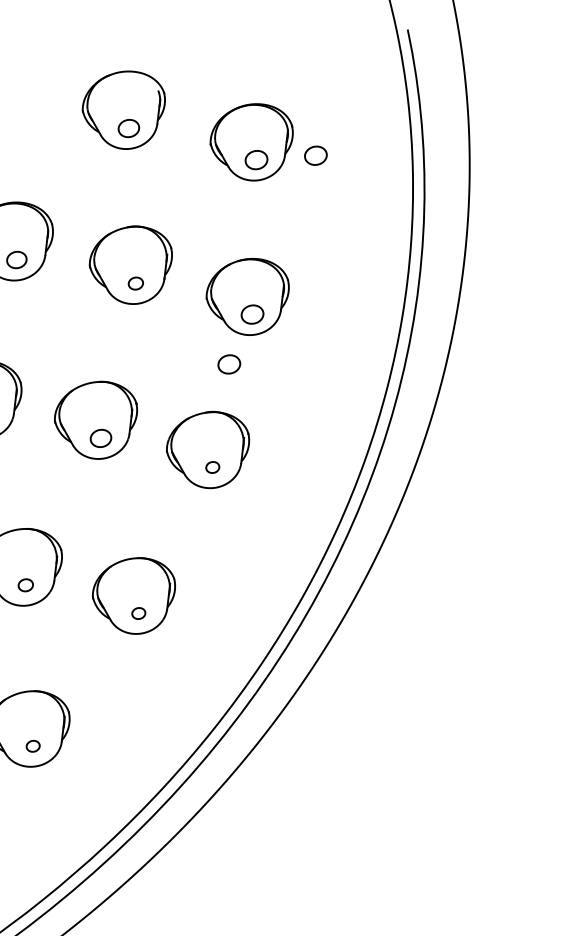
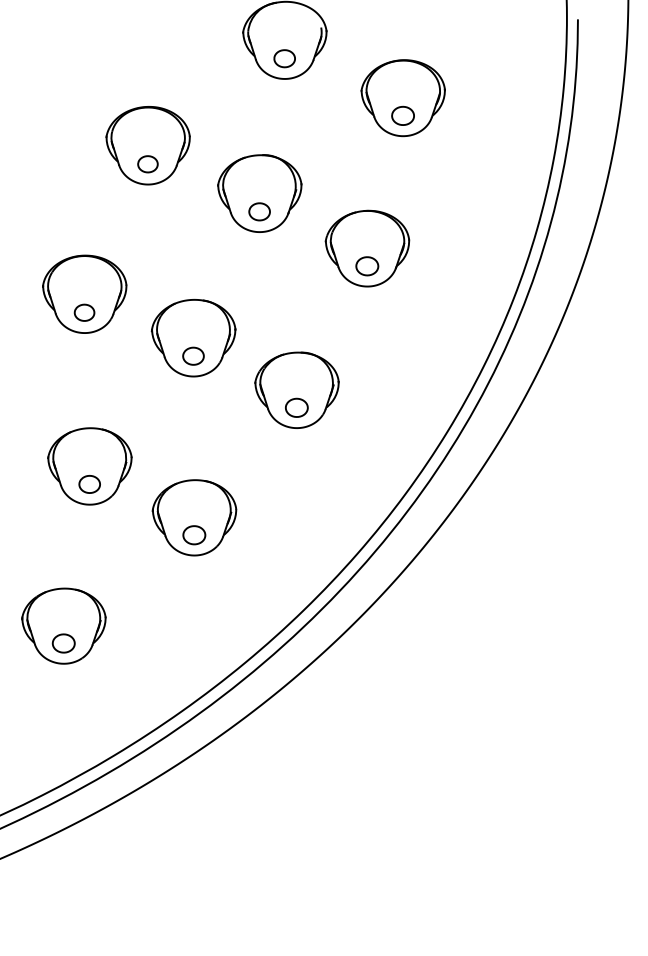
part: (315, 155) -> (461, 123), removed
part: (135, 283) -> (259, 211), size x1.43
part: (229, 364) -> (334, 310), removed
part: (212, 467) -> (296, 407), size x1.67
part: (25, 585) -> (89, 484), size x1.43
part: (138, 613) -> (194, 535), size x1.67
part: (33, 746) -> (63, 643), size x1.67

